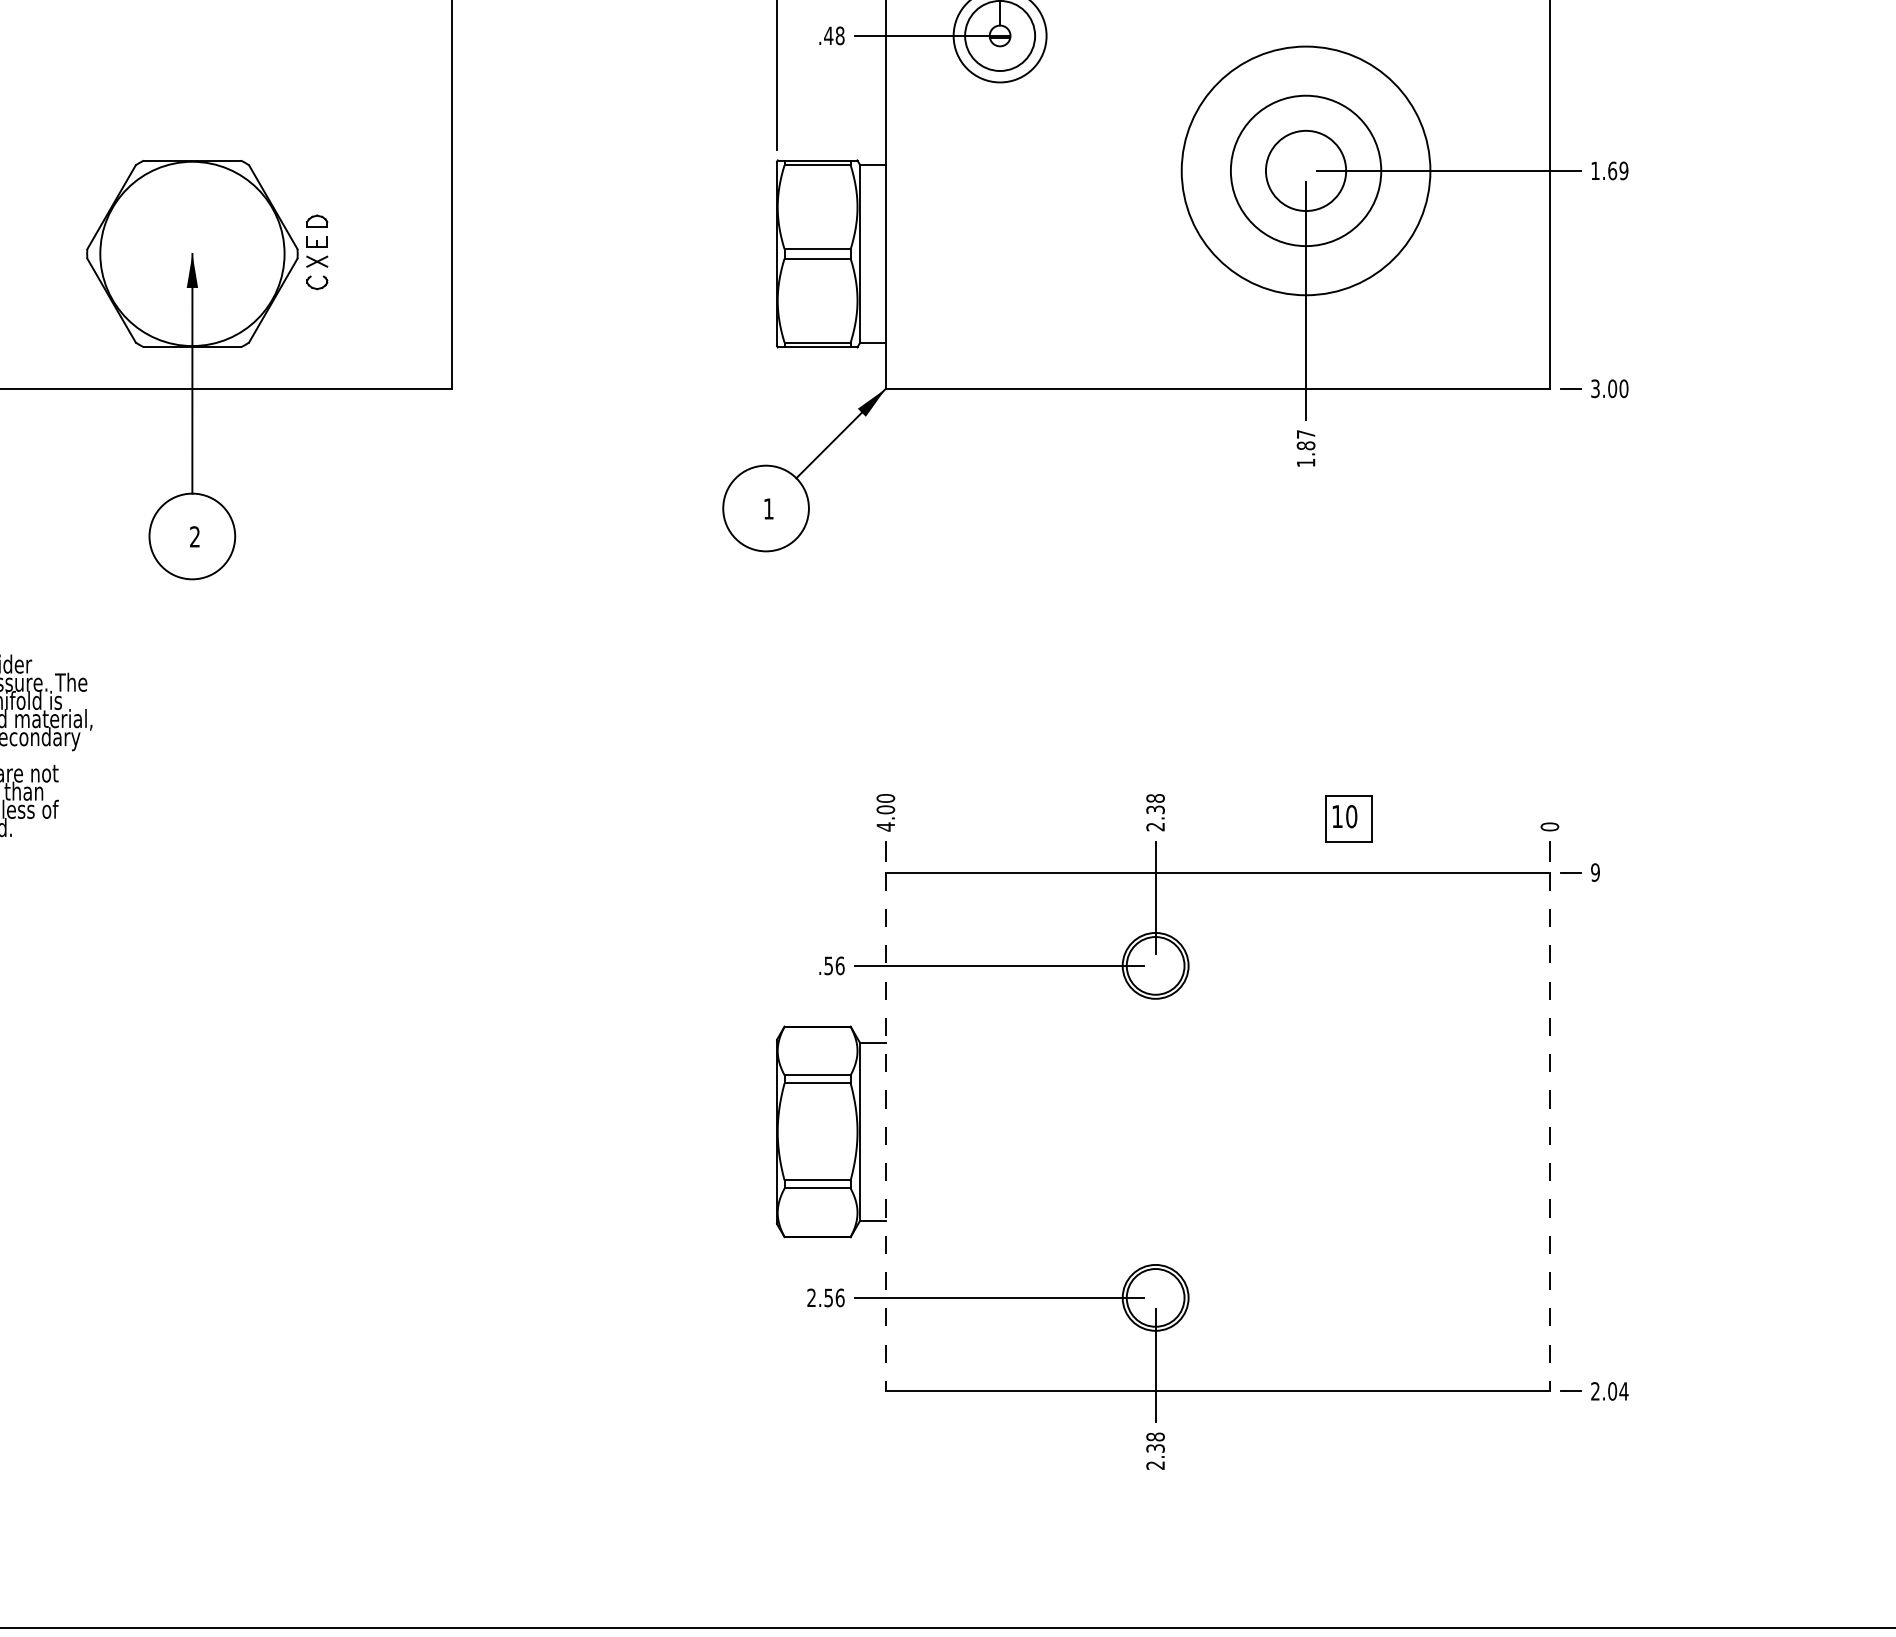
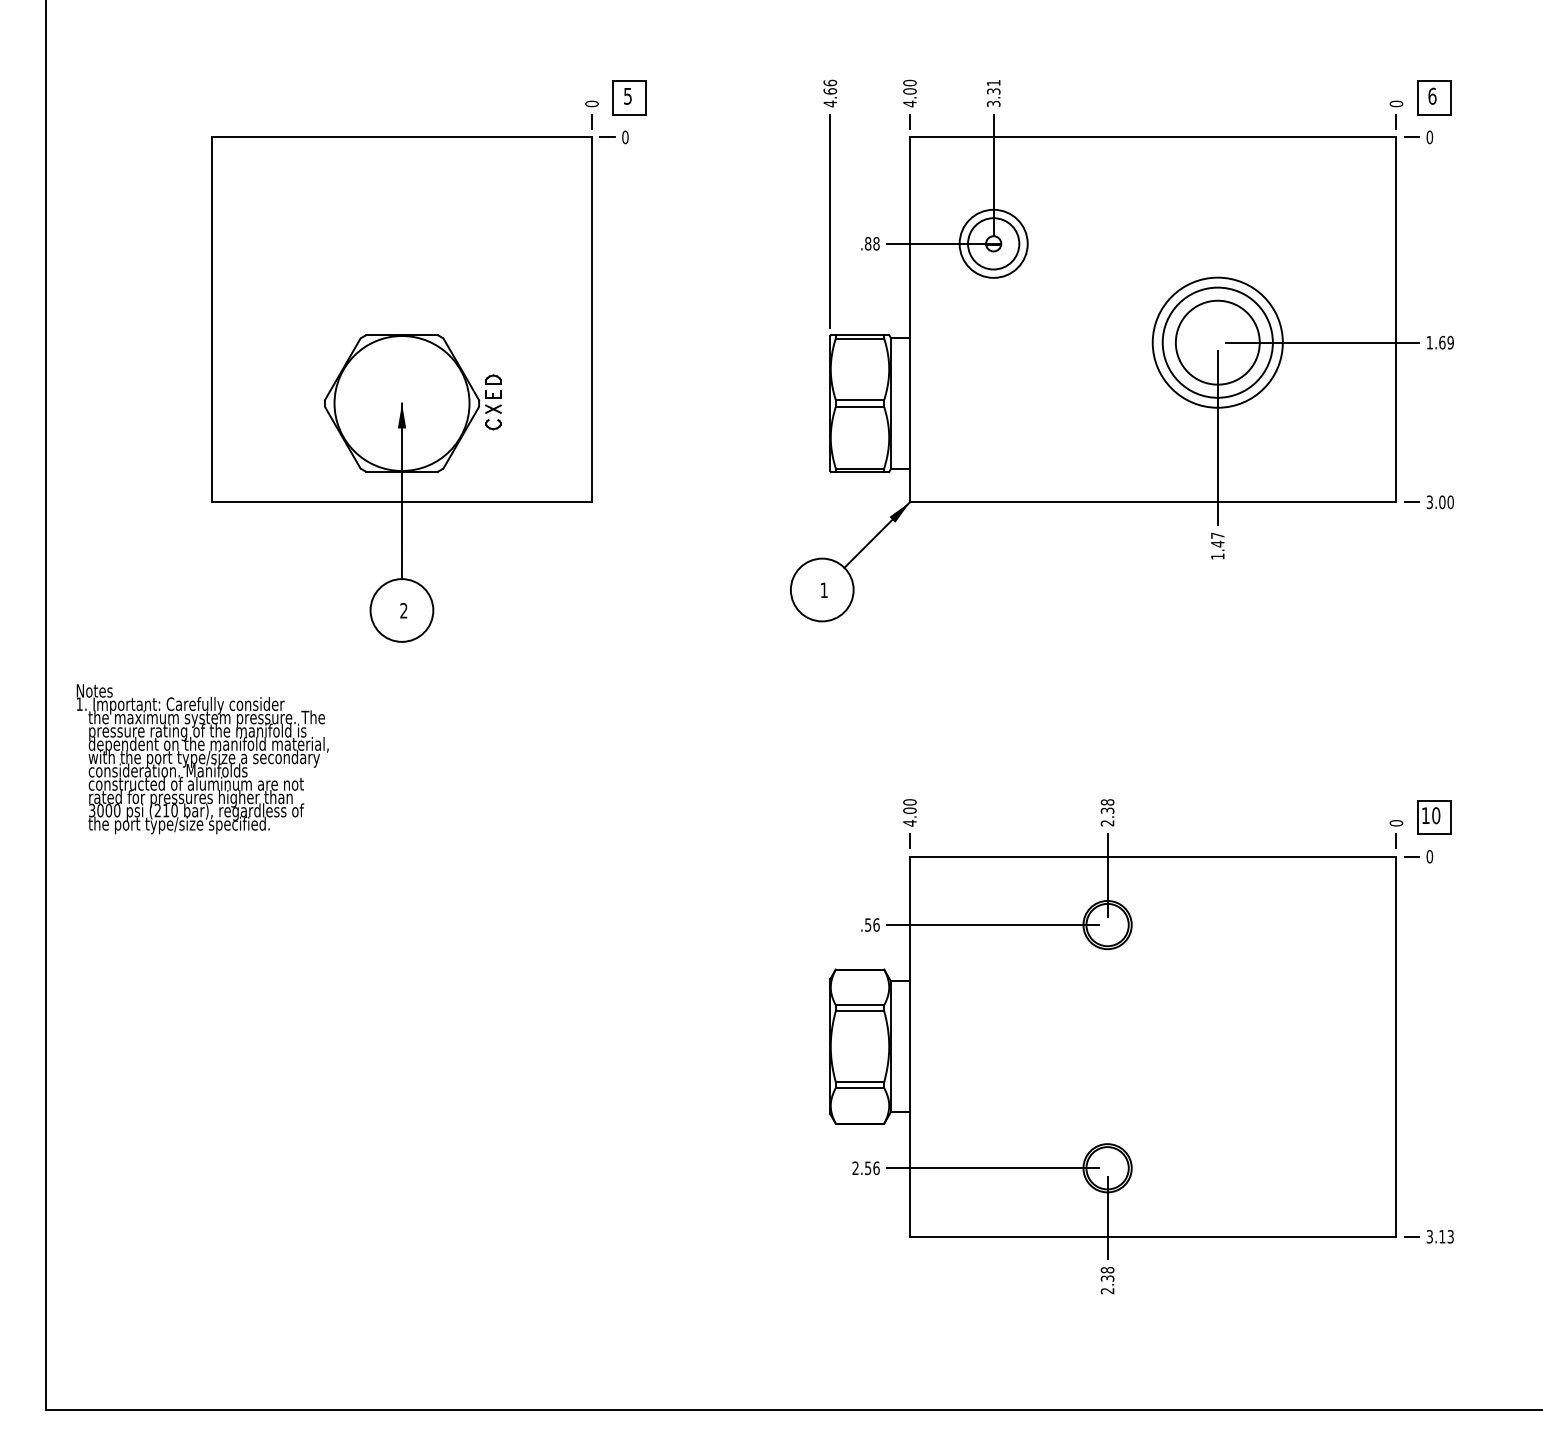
text: (827, 35) -> (867, 243), .48 -> .88
circle: (1305, 170) -> (1217, 342), size x0.71
circle: (1305, 170) -> (1217, 342), size x1.43
text: (1305, 445) -> (1217, 543), 1.87 -> 1.47
part: (1349, 819) -> (1434, 817), moved
text: (1595, 872) -> (1429, 856), 9 -> 0
line: (886, 1133) -> (910, 1047), dashed -> solid
line: (1549, 1133) -> (1396, 1047), dashed -> solid
text: (1610, 1391) -> (1440, 1236), 2.04 -> 3.13

